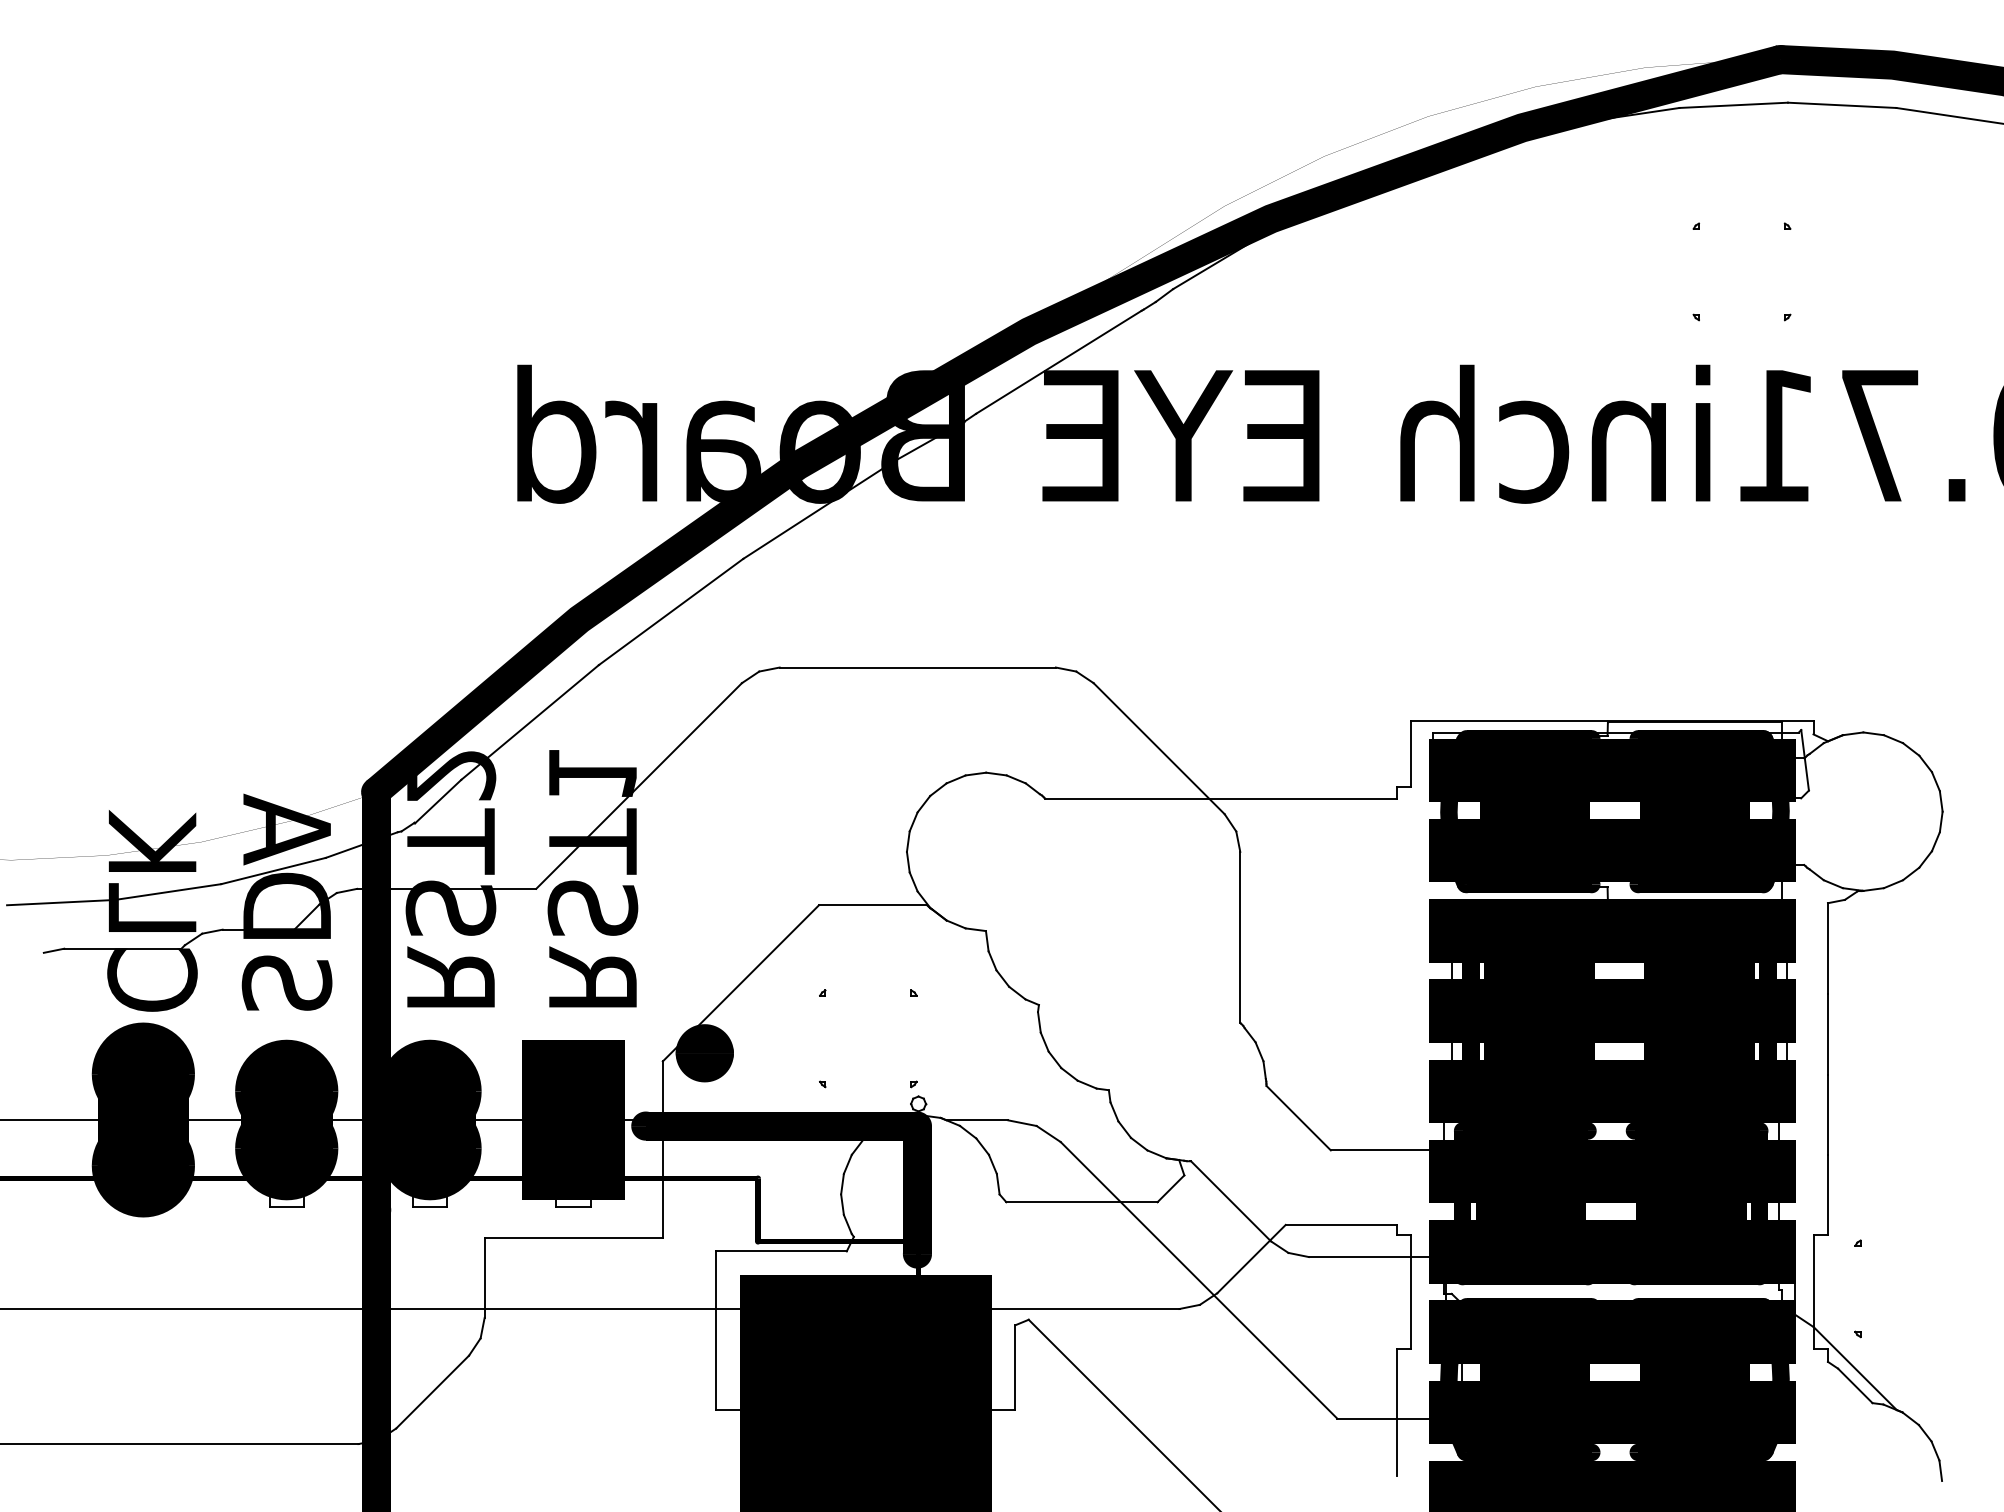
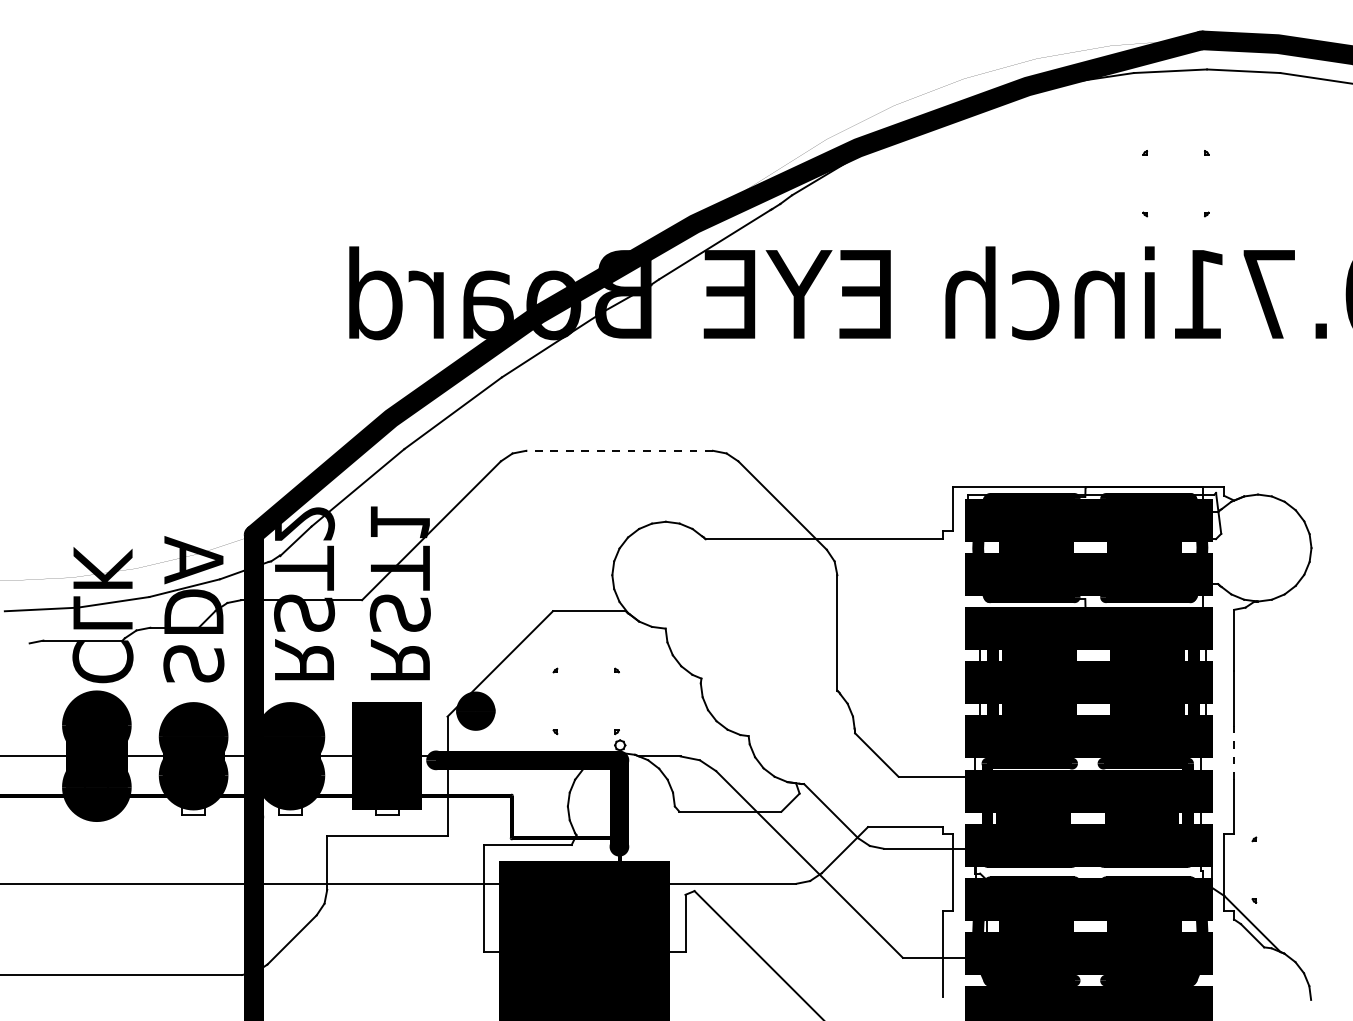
line: (917, 667) -> (619, 450), solid -> dashed
line: (1828, 1114) -> (1234, 752), solid -> dashed

